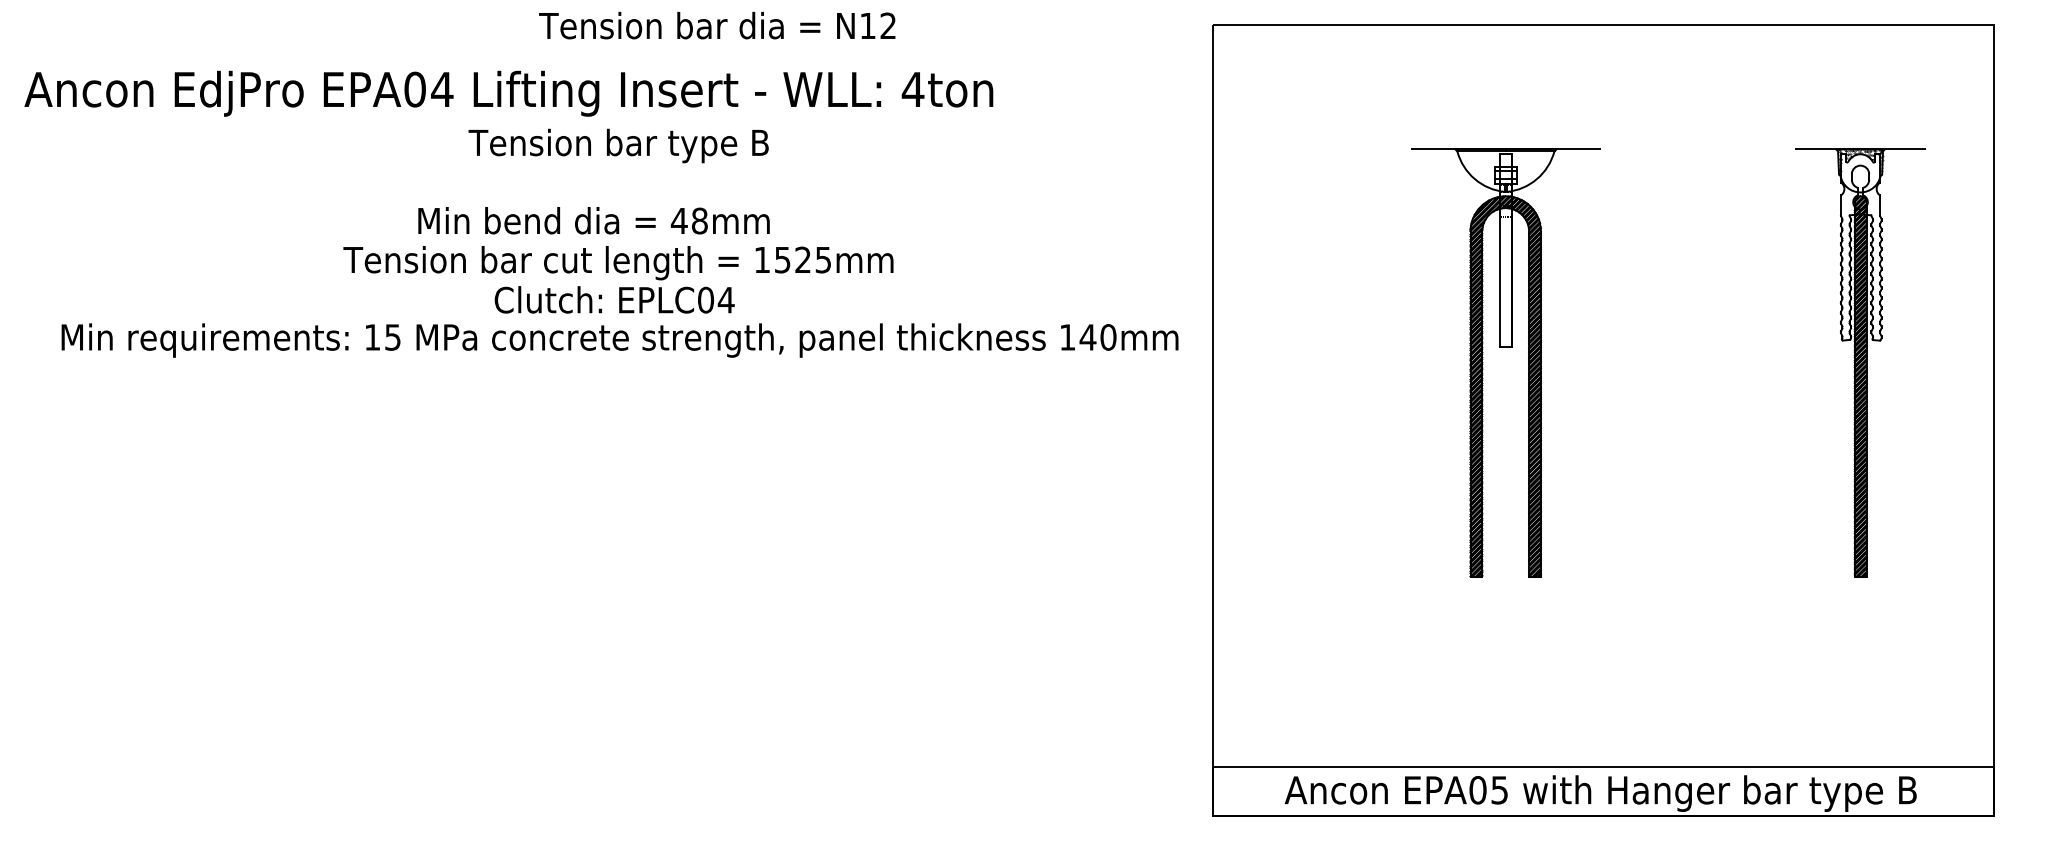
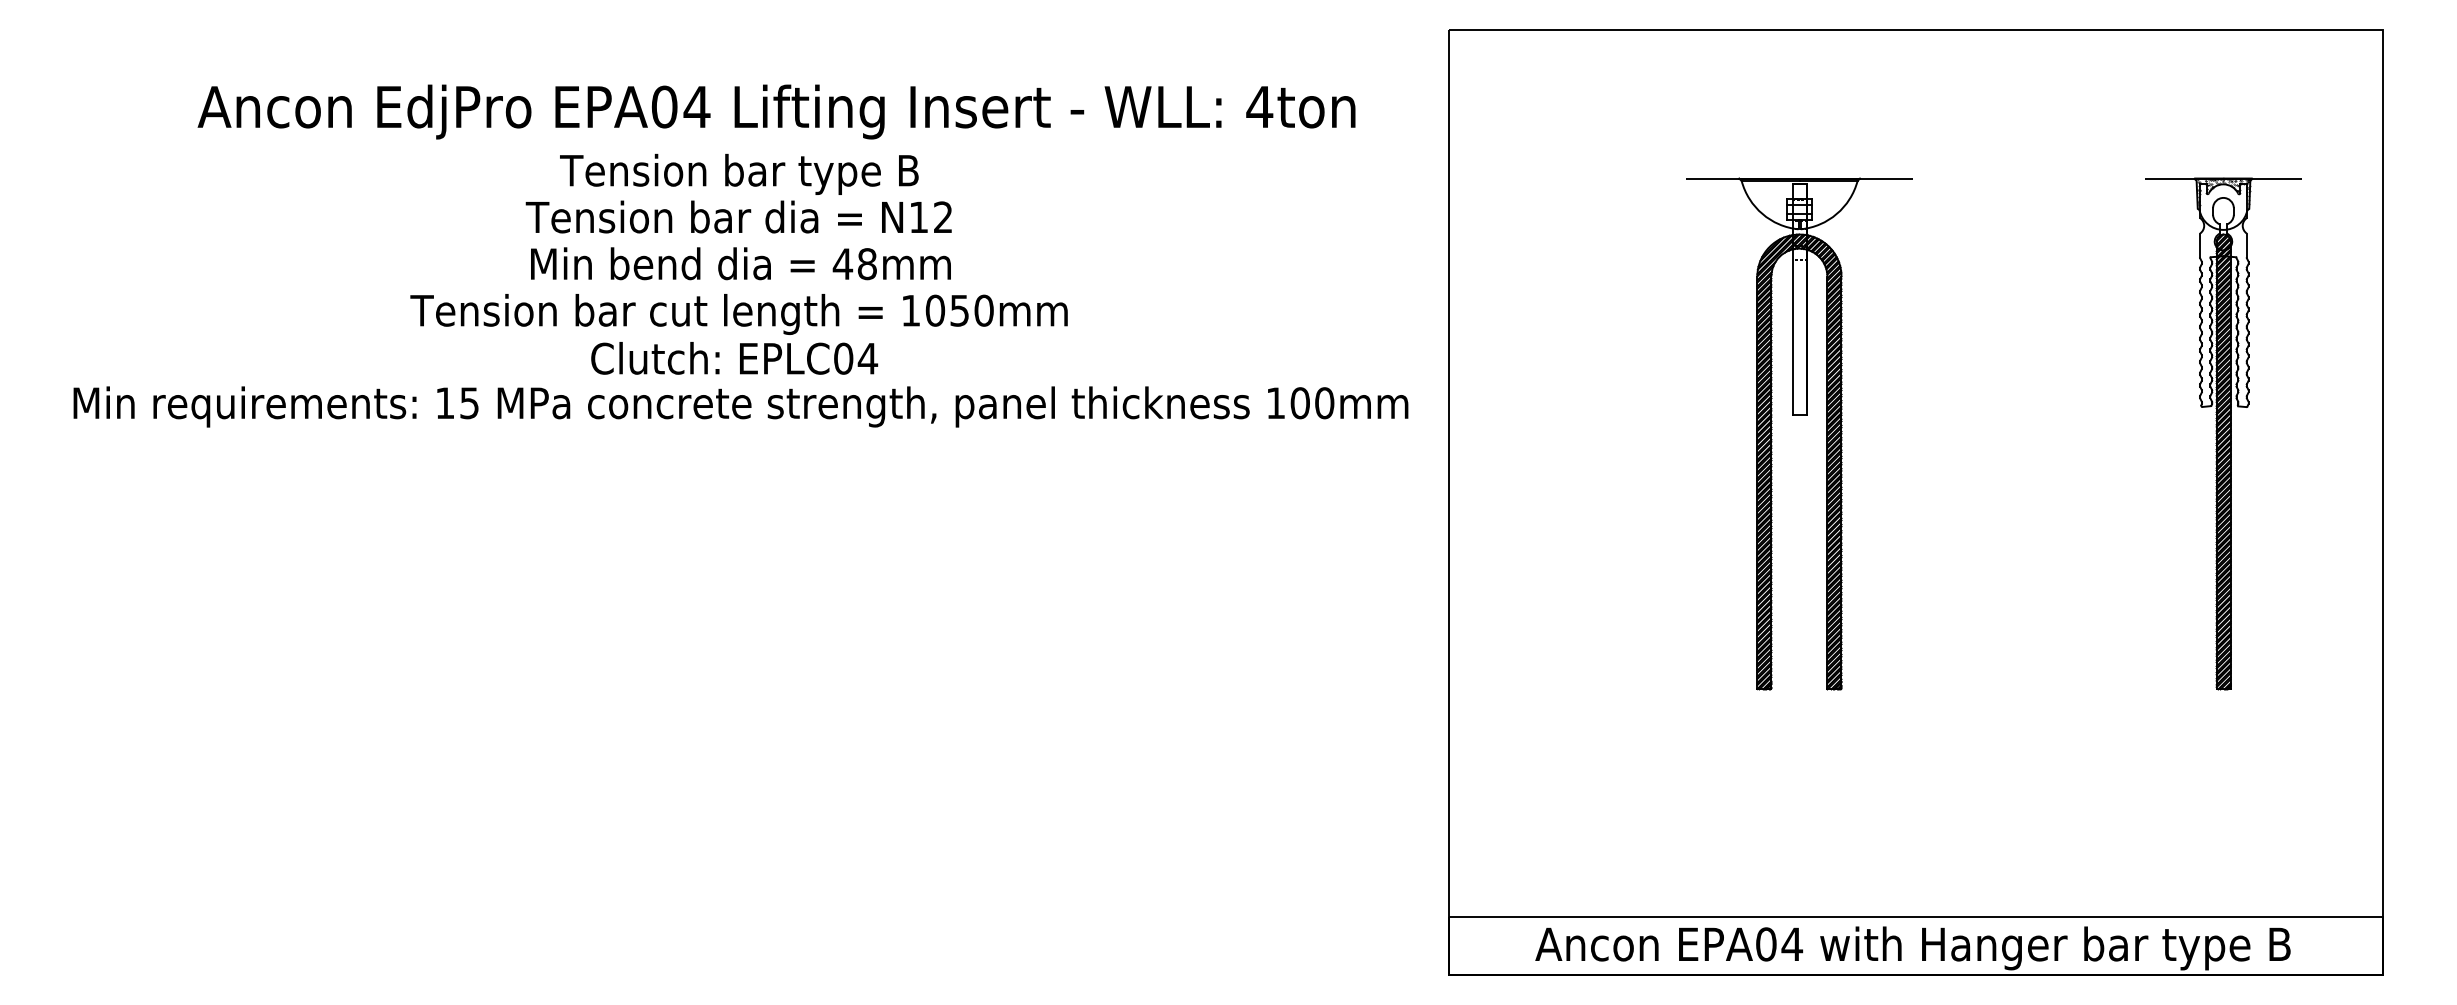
text: (717, 25) -> (739, 216), moved
text: (508, 93) -> (776, 111), moved
text: (593, 220) -> (740, 263), moved
text: (802, 259) -> (959, 310), 1525mm -> 1050mm
text: (1087, 337) -> (1299, 403), 140mm -> 100mm
text: (1499, 790) -> (1791, 944), EPA05 -> EPA04

